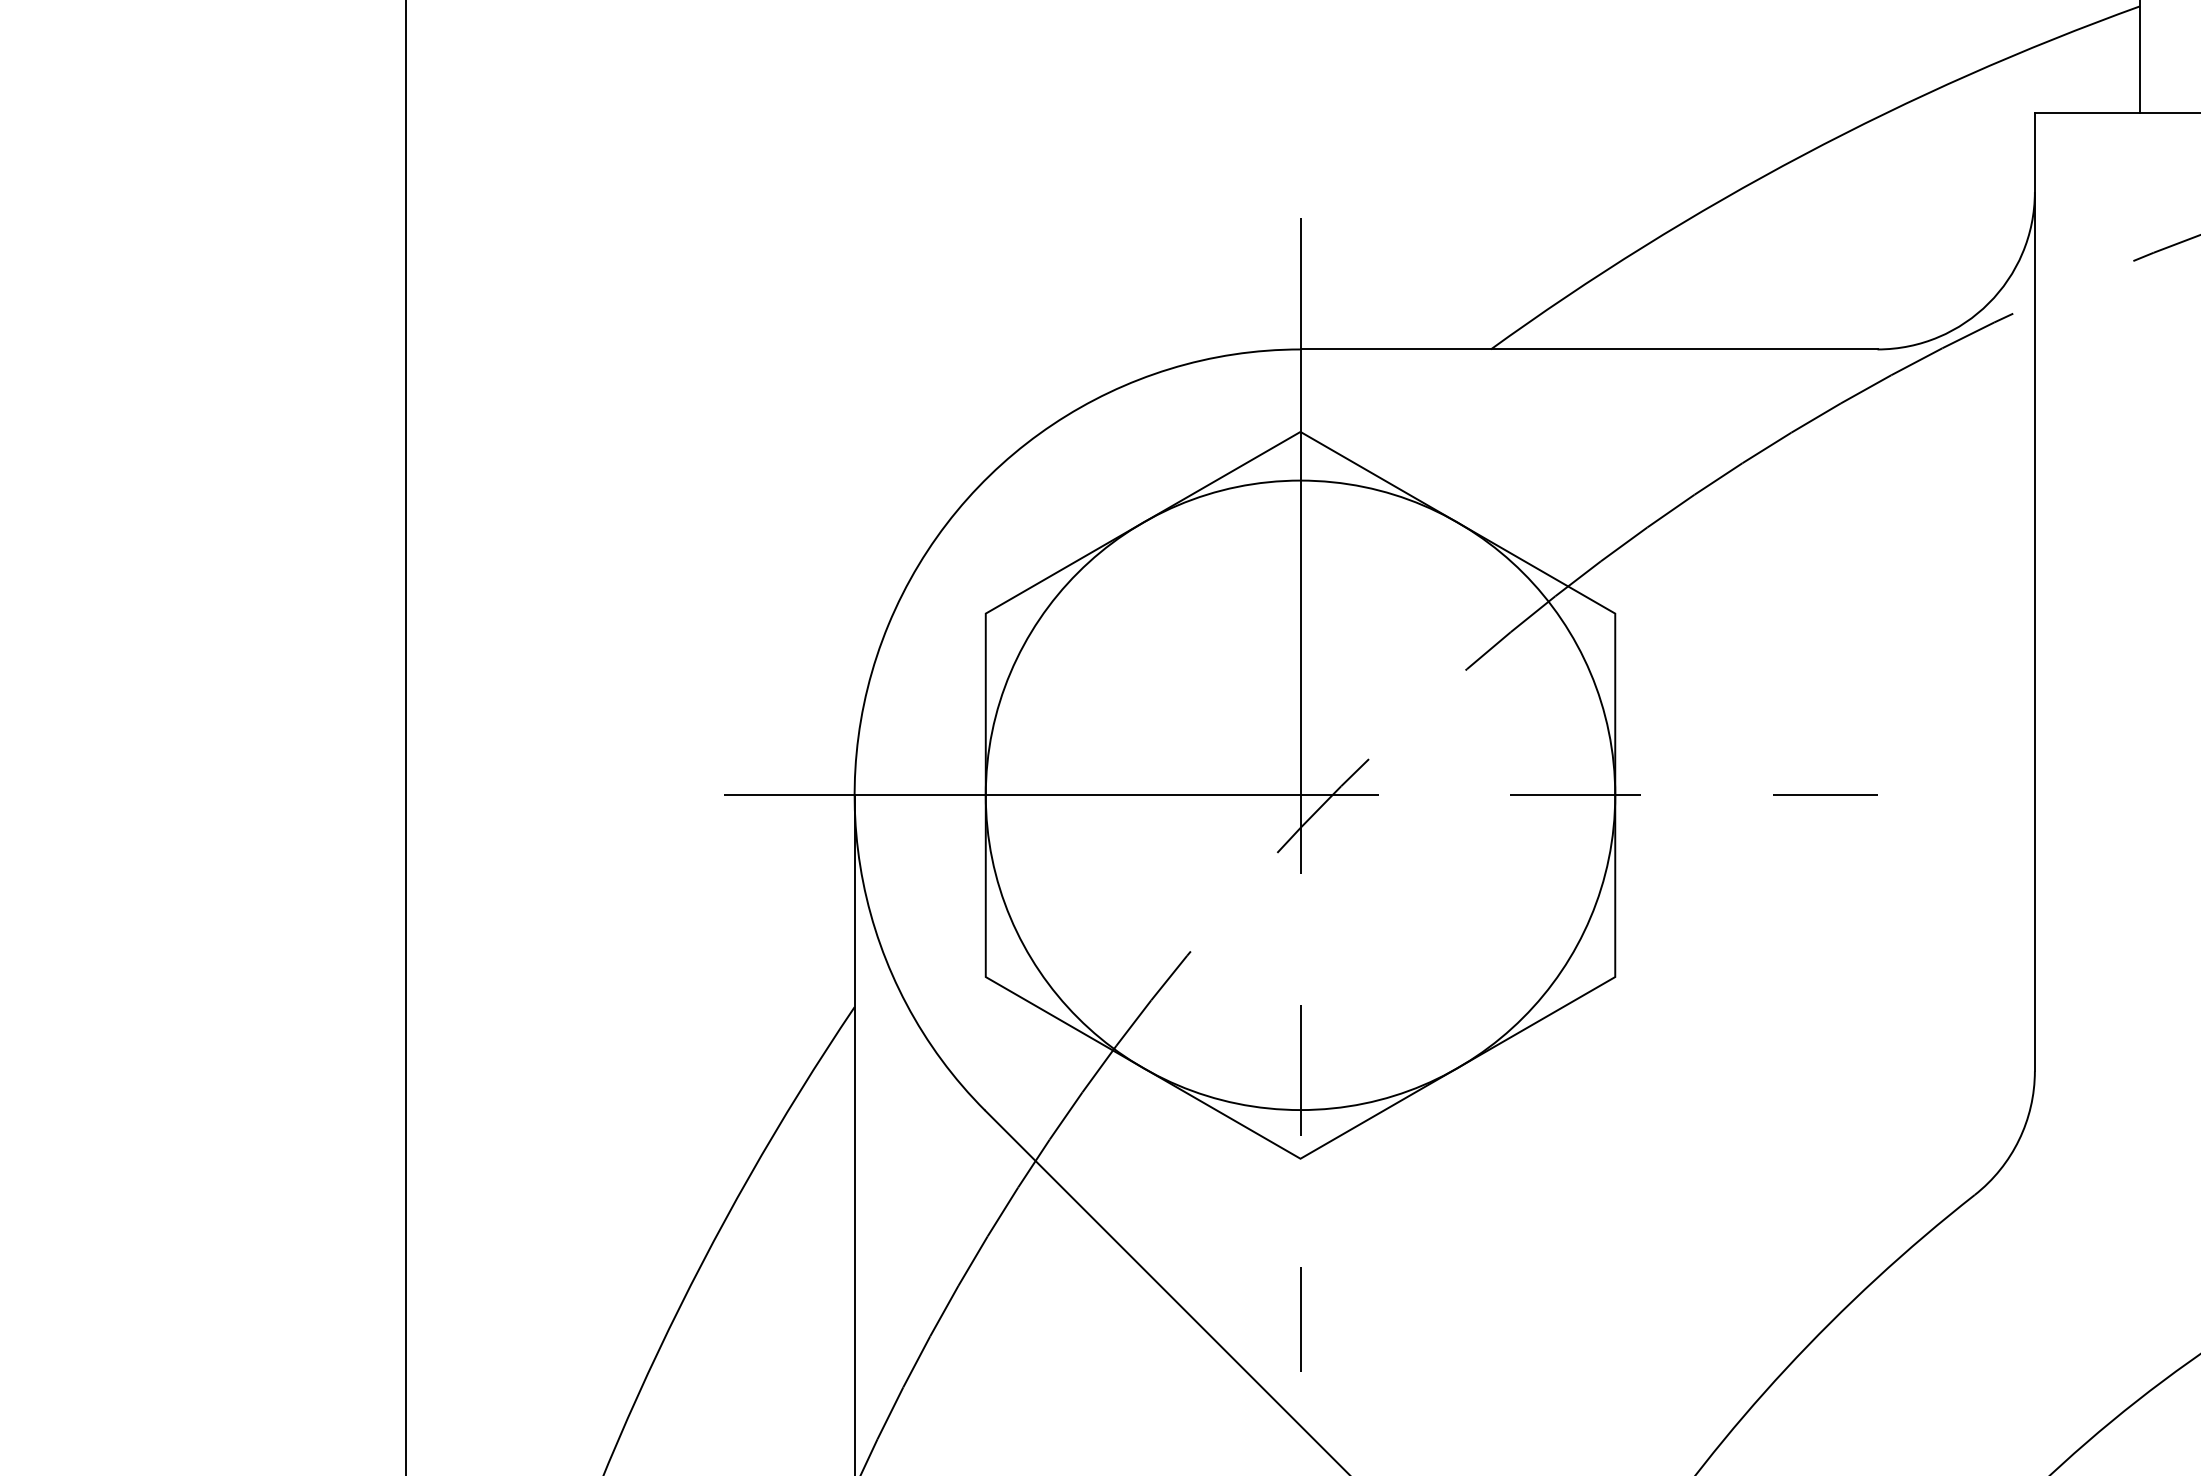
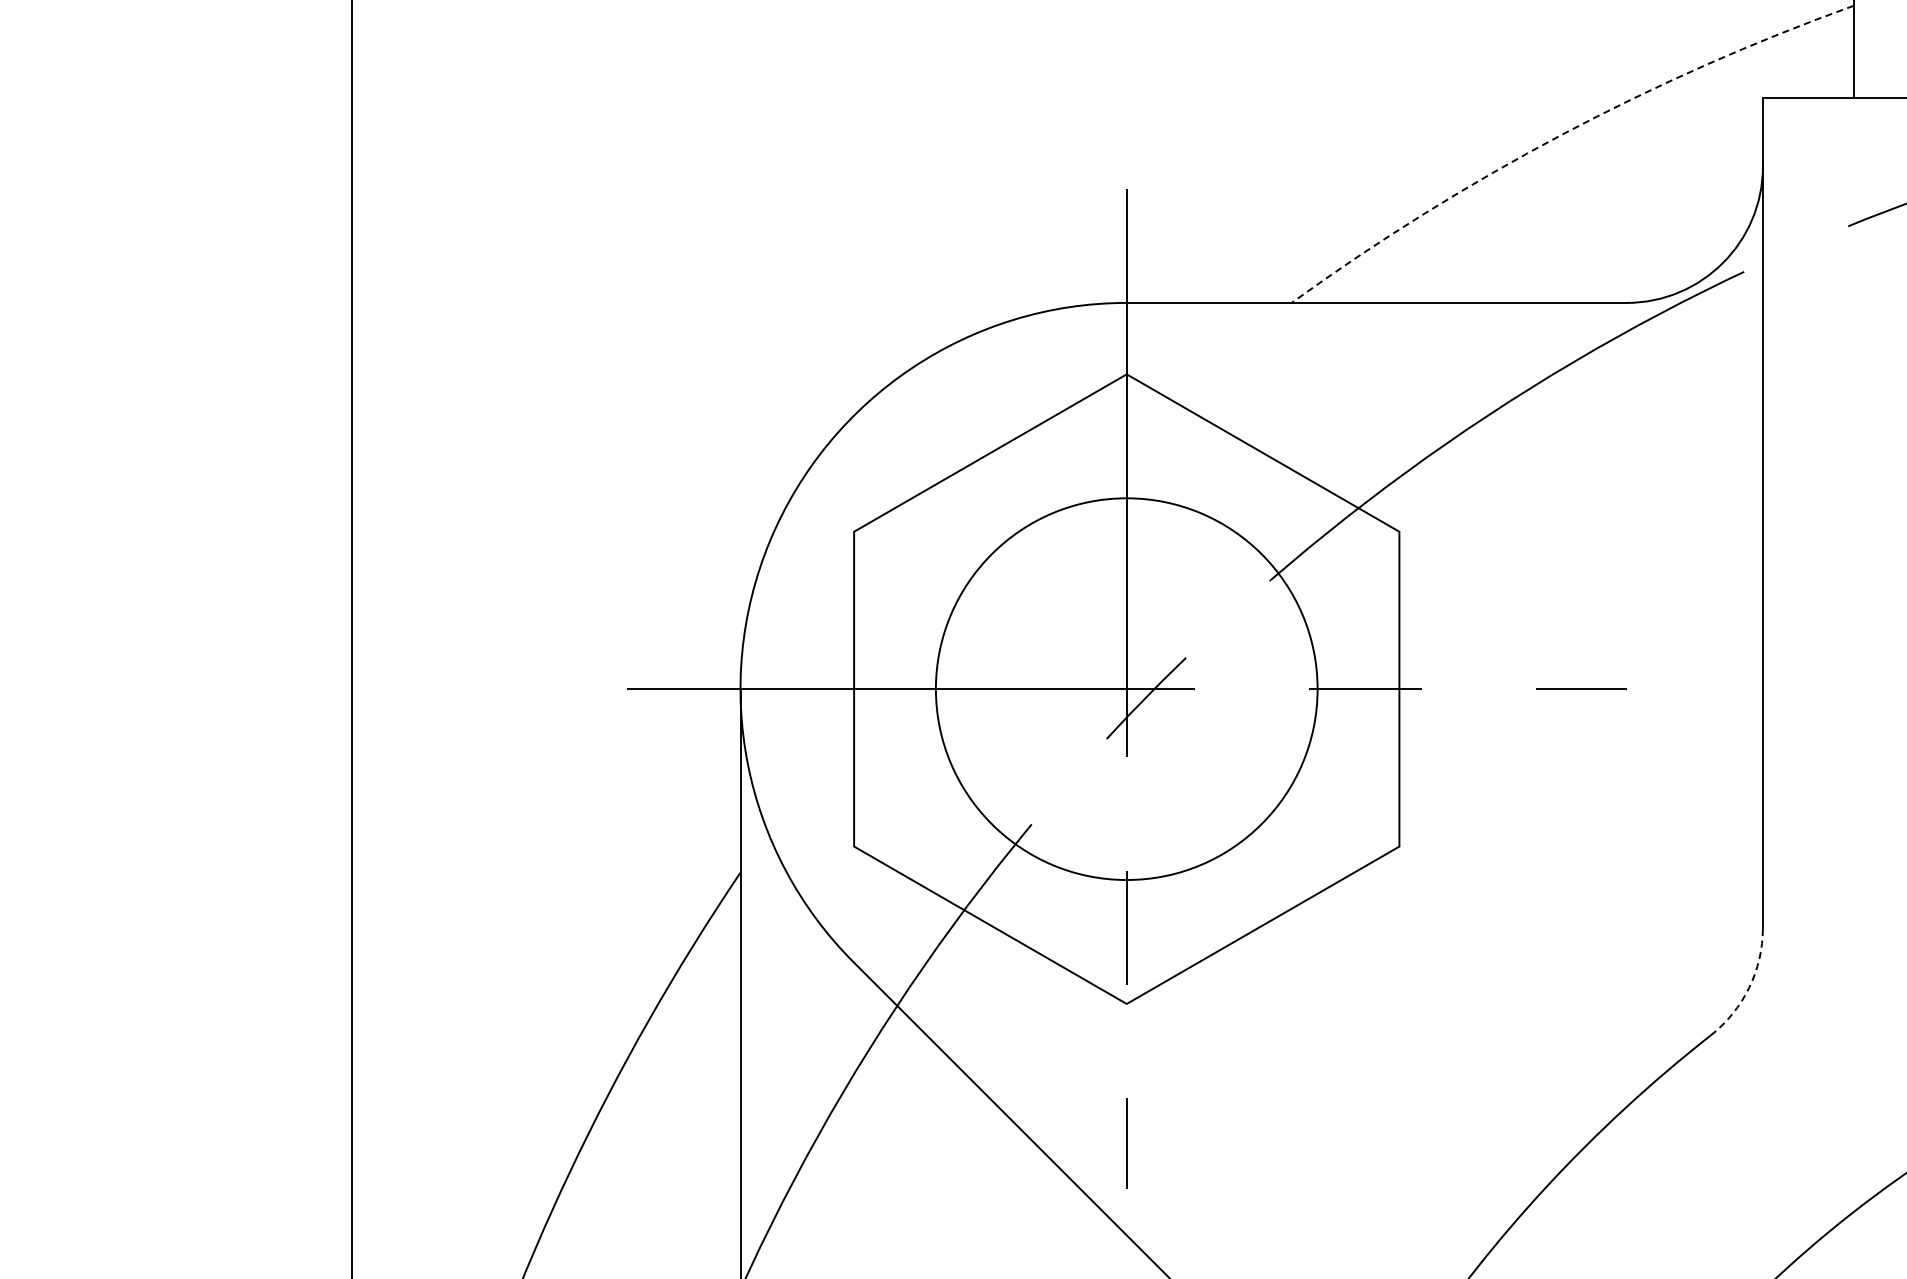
arc: (1803, 155) -> (1562, 134), solid -> dashed
circle: (1300, 794) -> (1126, 688), size x0.7
arc: (2019, 1139) -> (1749, 987), solid -> dashed

